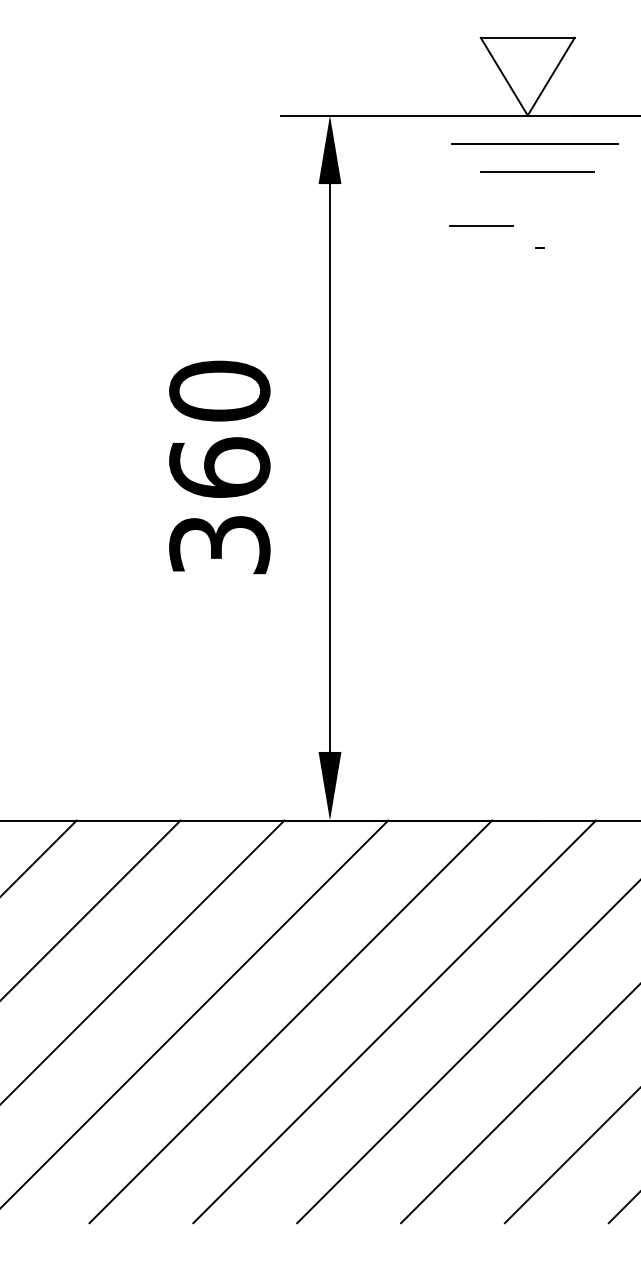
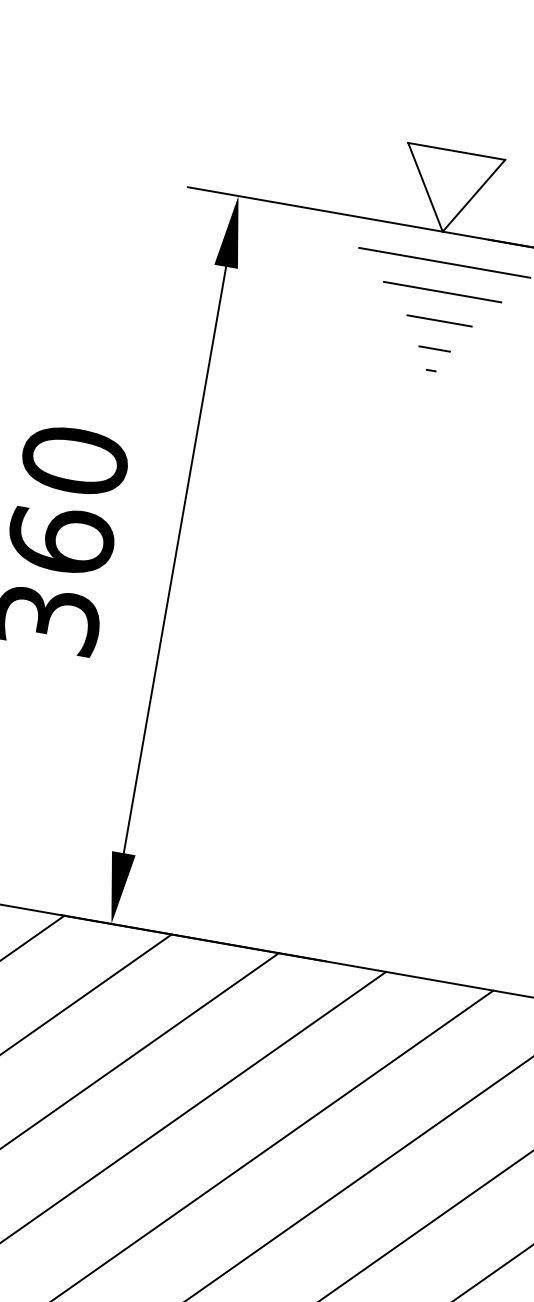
line: (481, 225) -> (439, 320), moved
line: (539, 227) -> (434, 349), added

